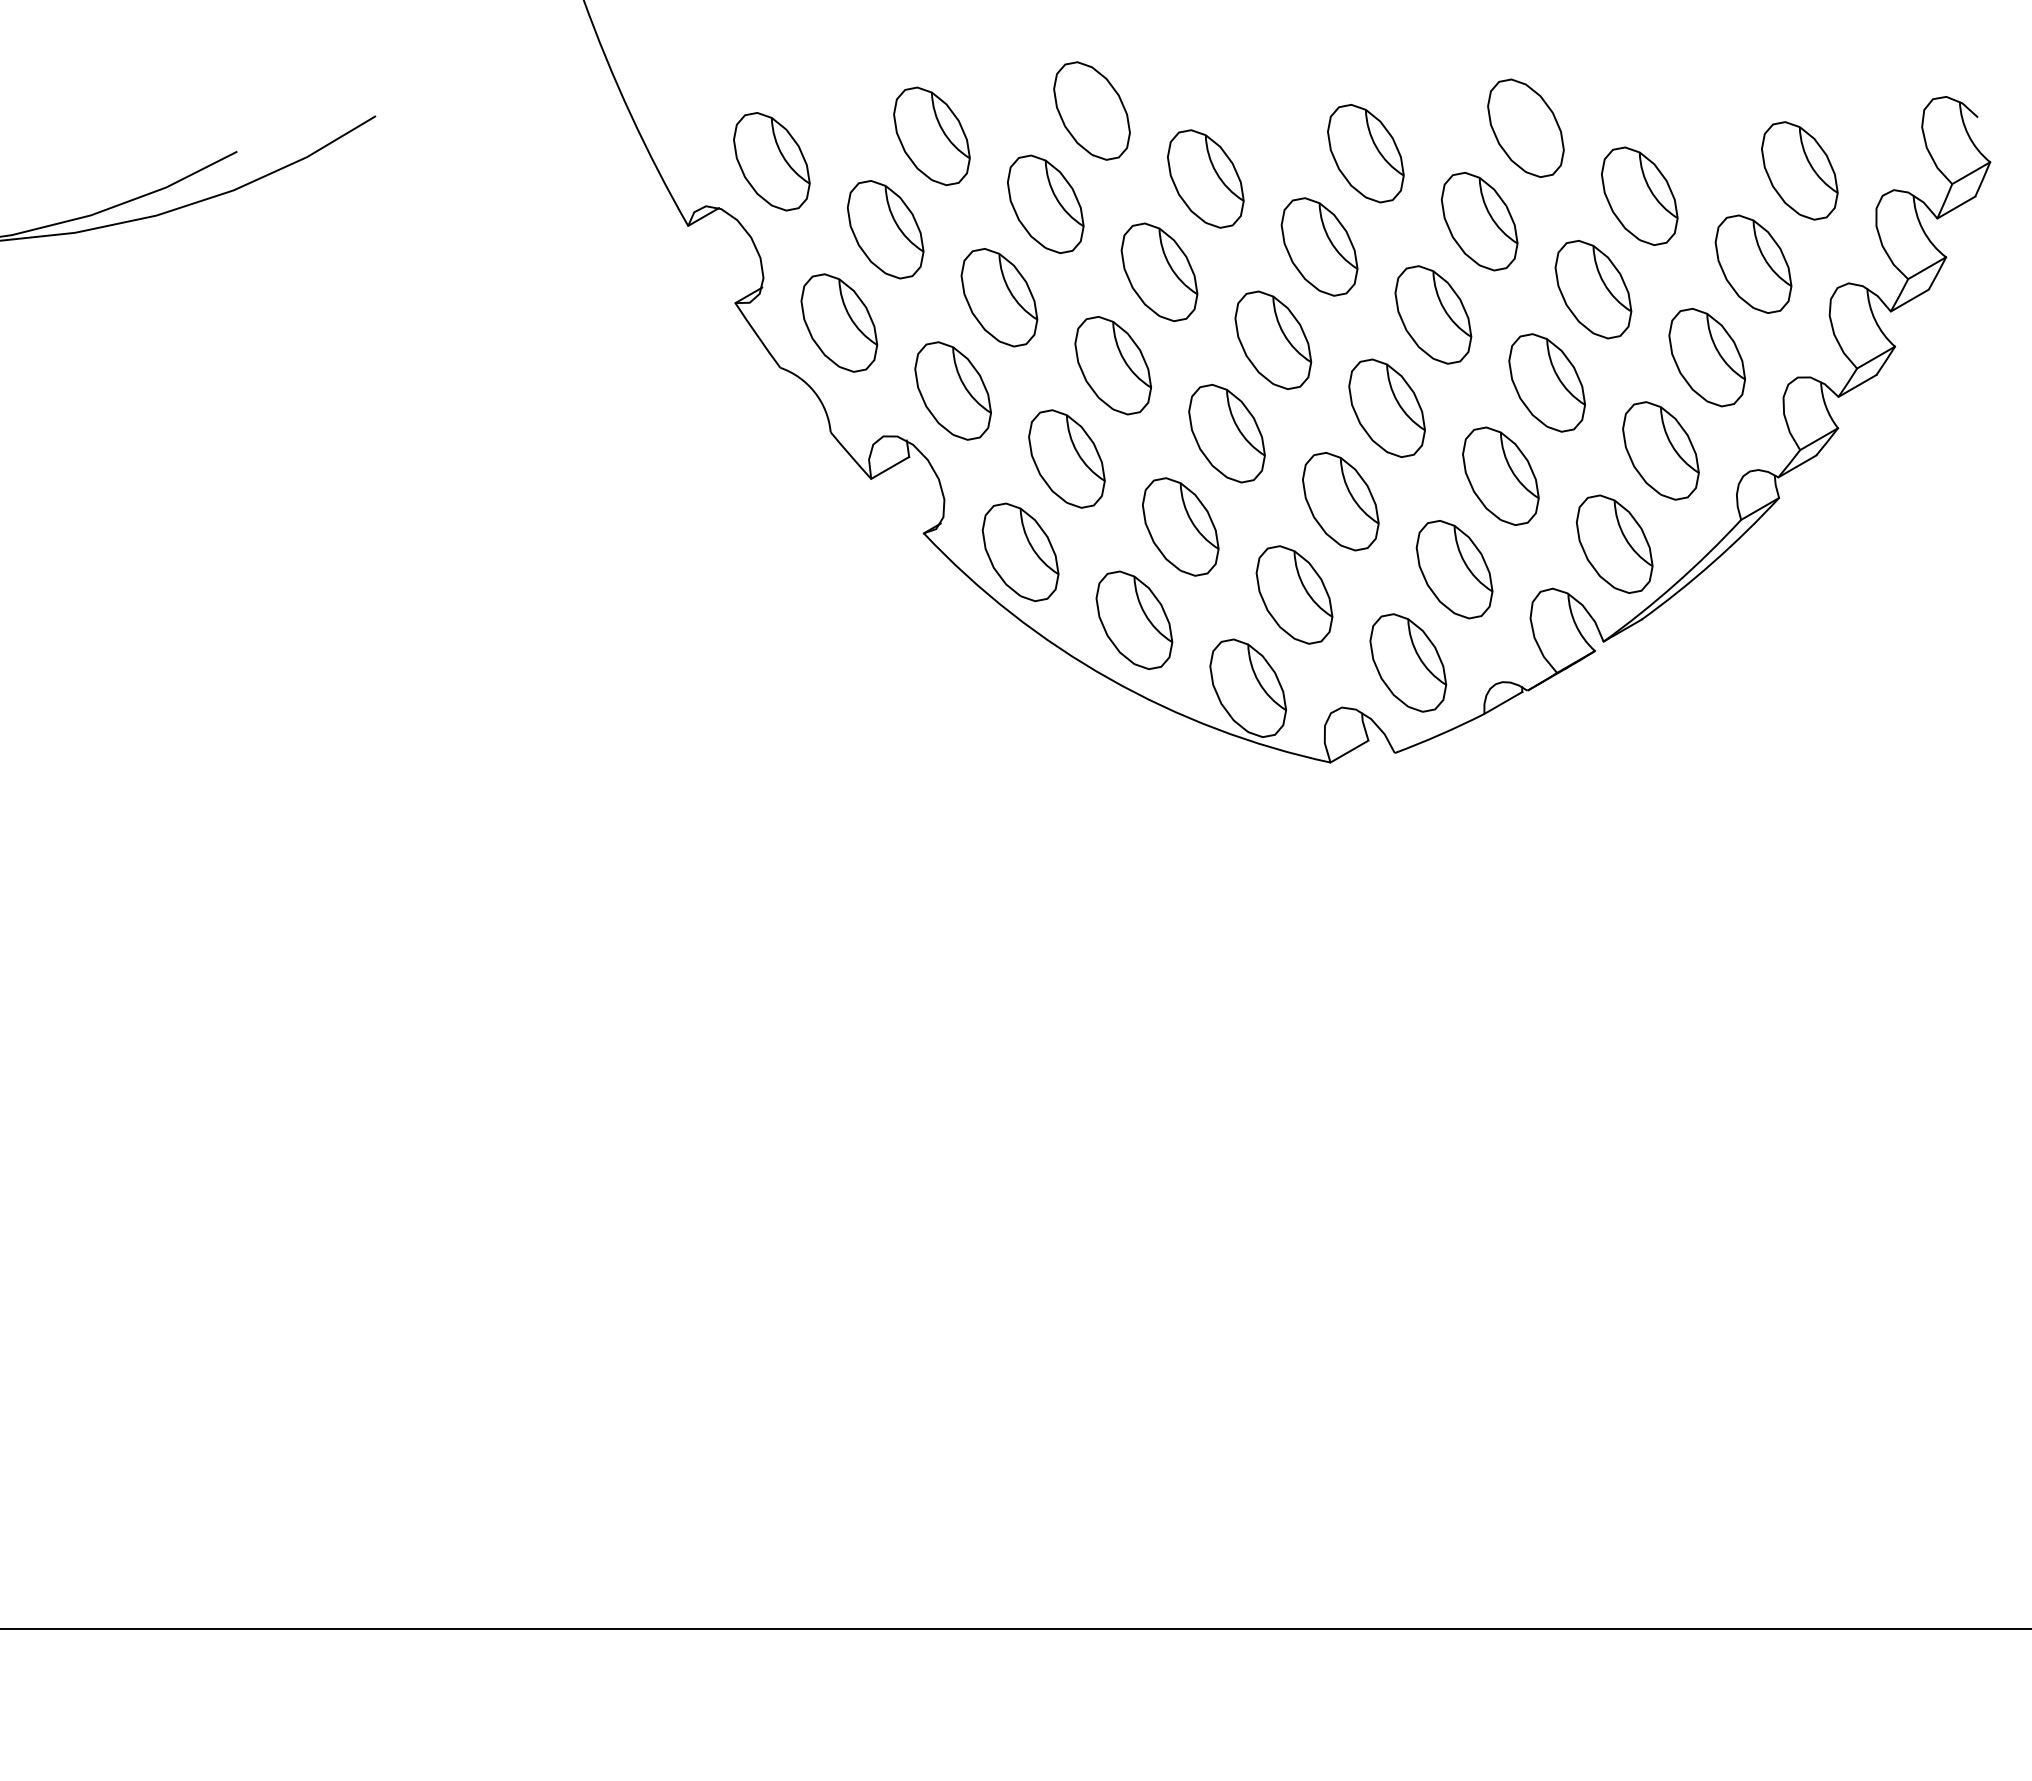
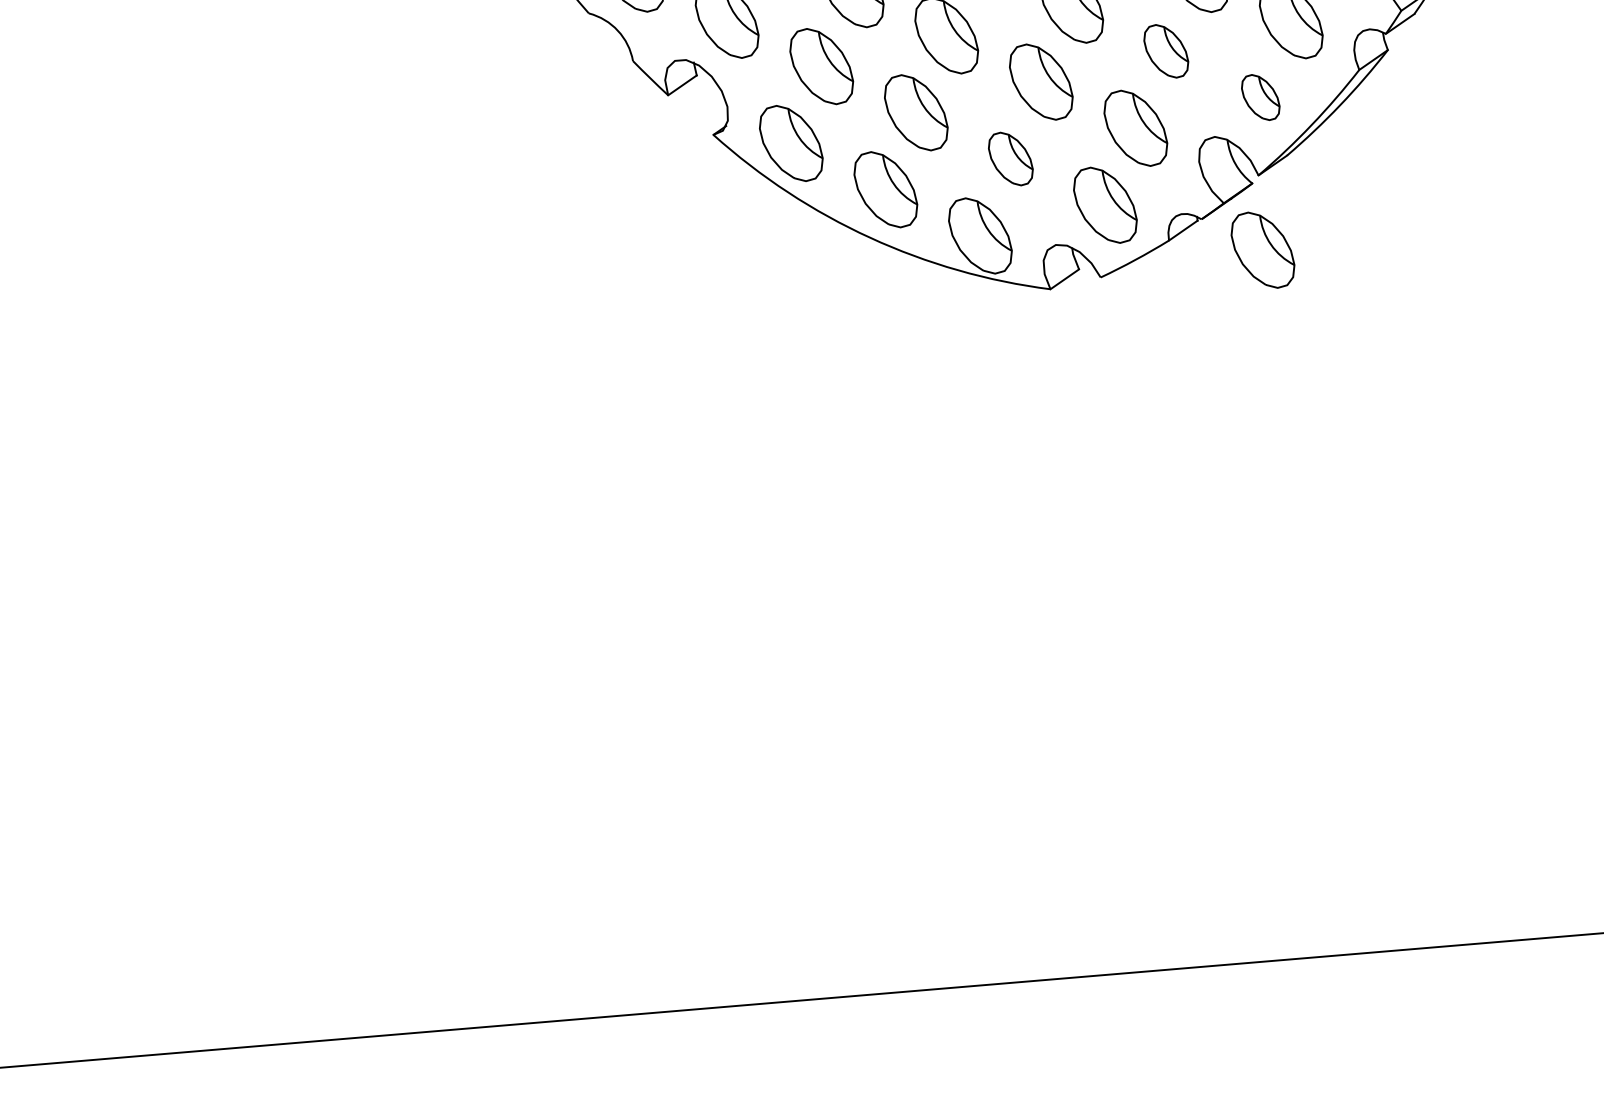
part: (1500, 475) -> (1165, 50), size x0.7
part: (1614, 543) -> (1260, 97), size x0.6
part: (1294, 594) -> (1010, 158), size x0.7
part: (1601, 735) -> (1263, 249), added

